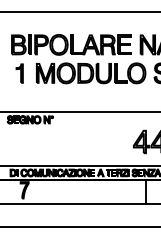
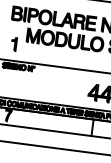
part: (19, 73) -> (13, 44), moved

